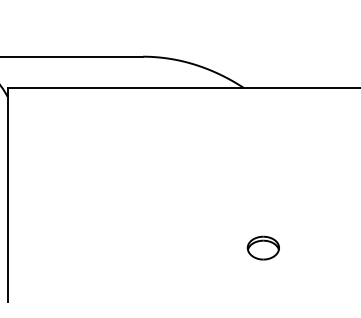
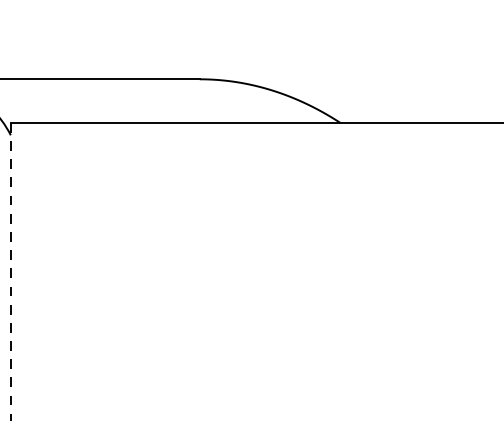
line: (7, 194) -> (10, 271), solid -> dashed
part: (262, 247) -> (366, 345), removed

